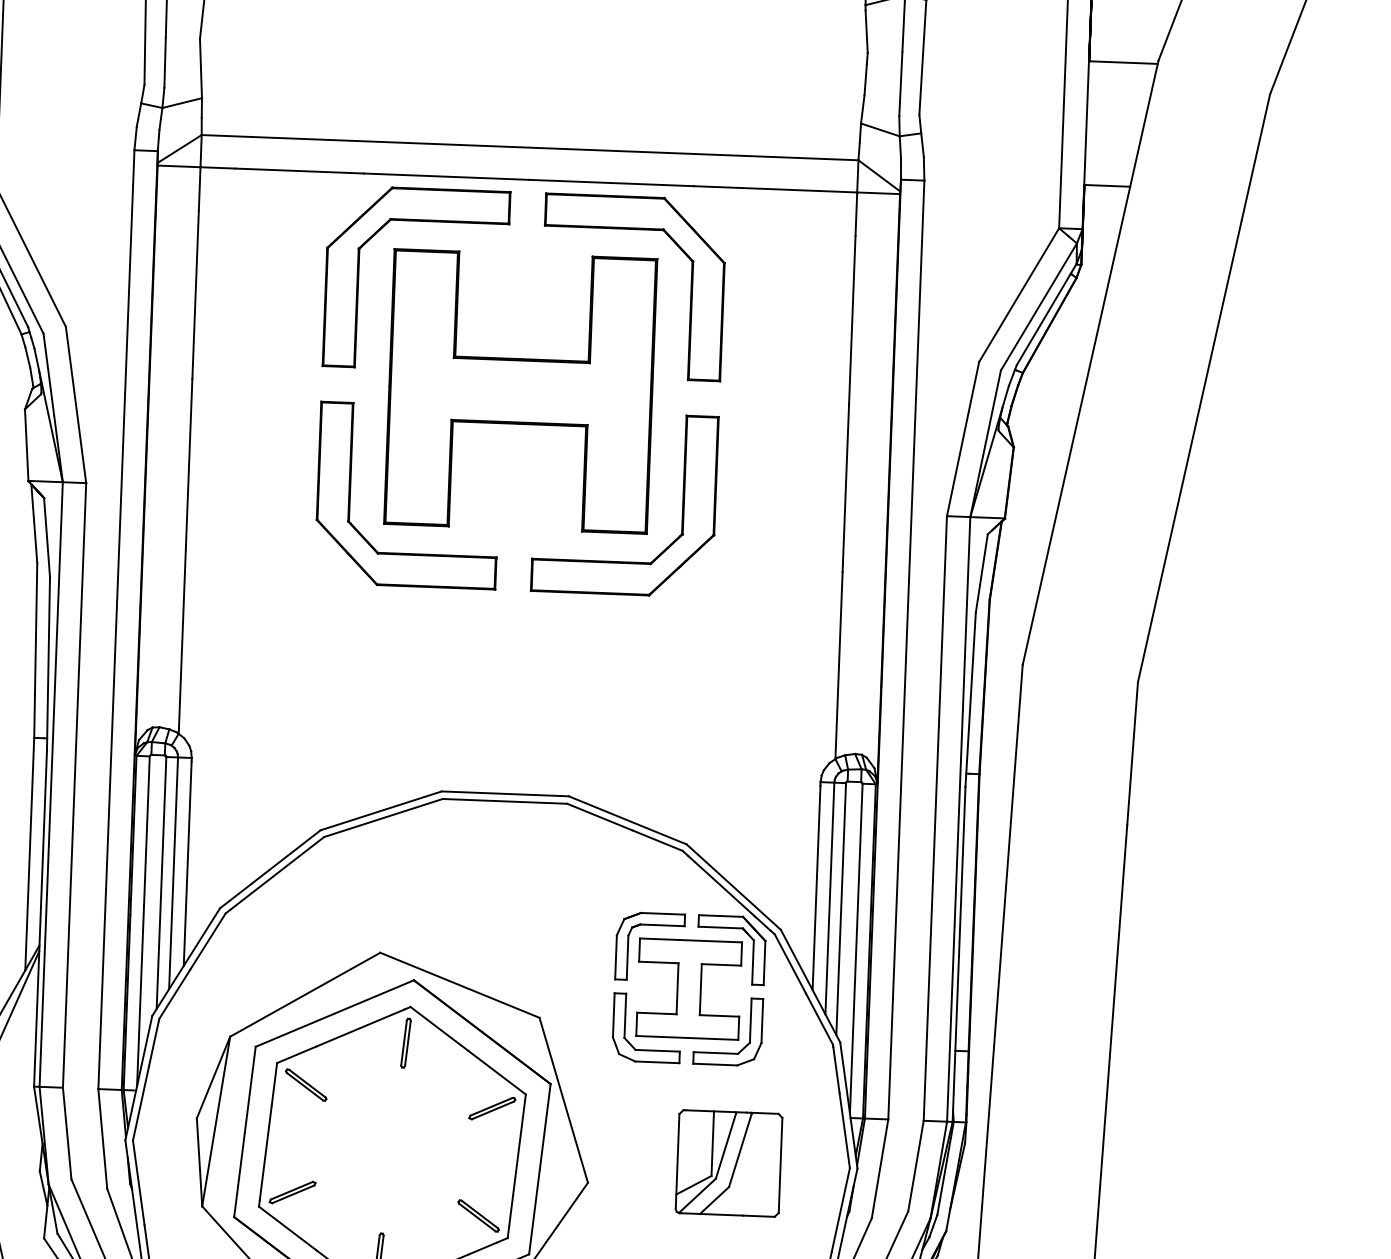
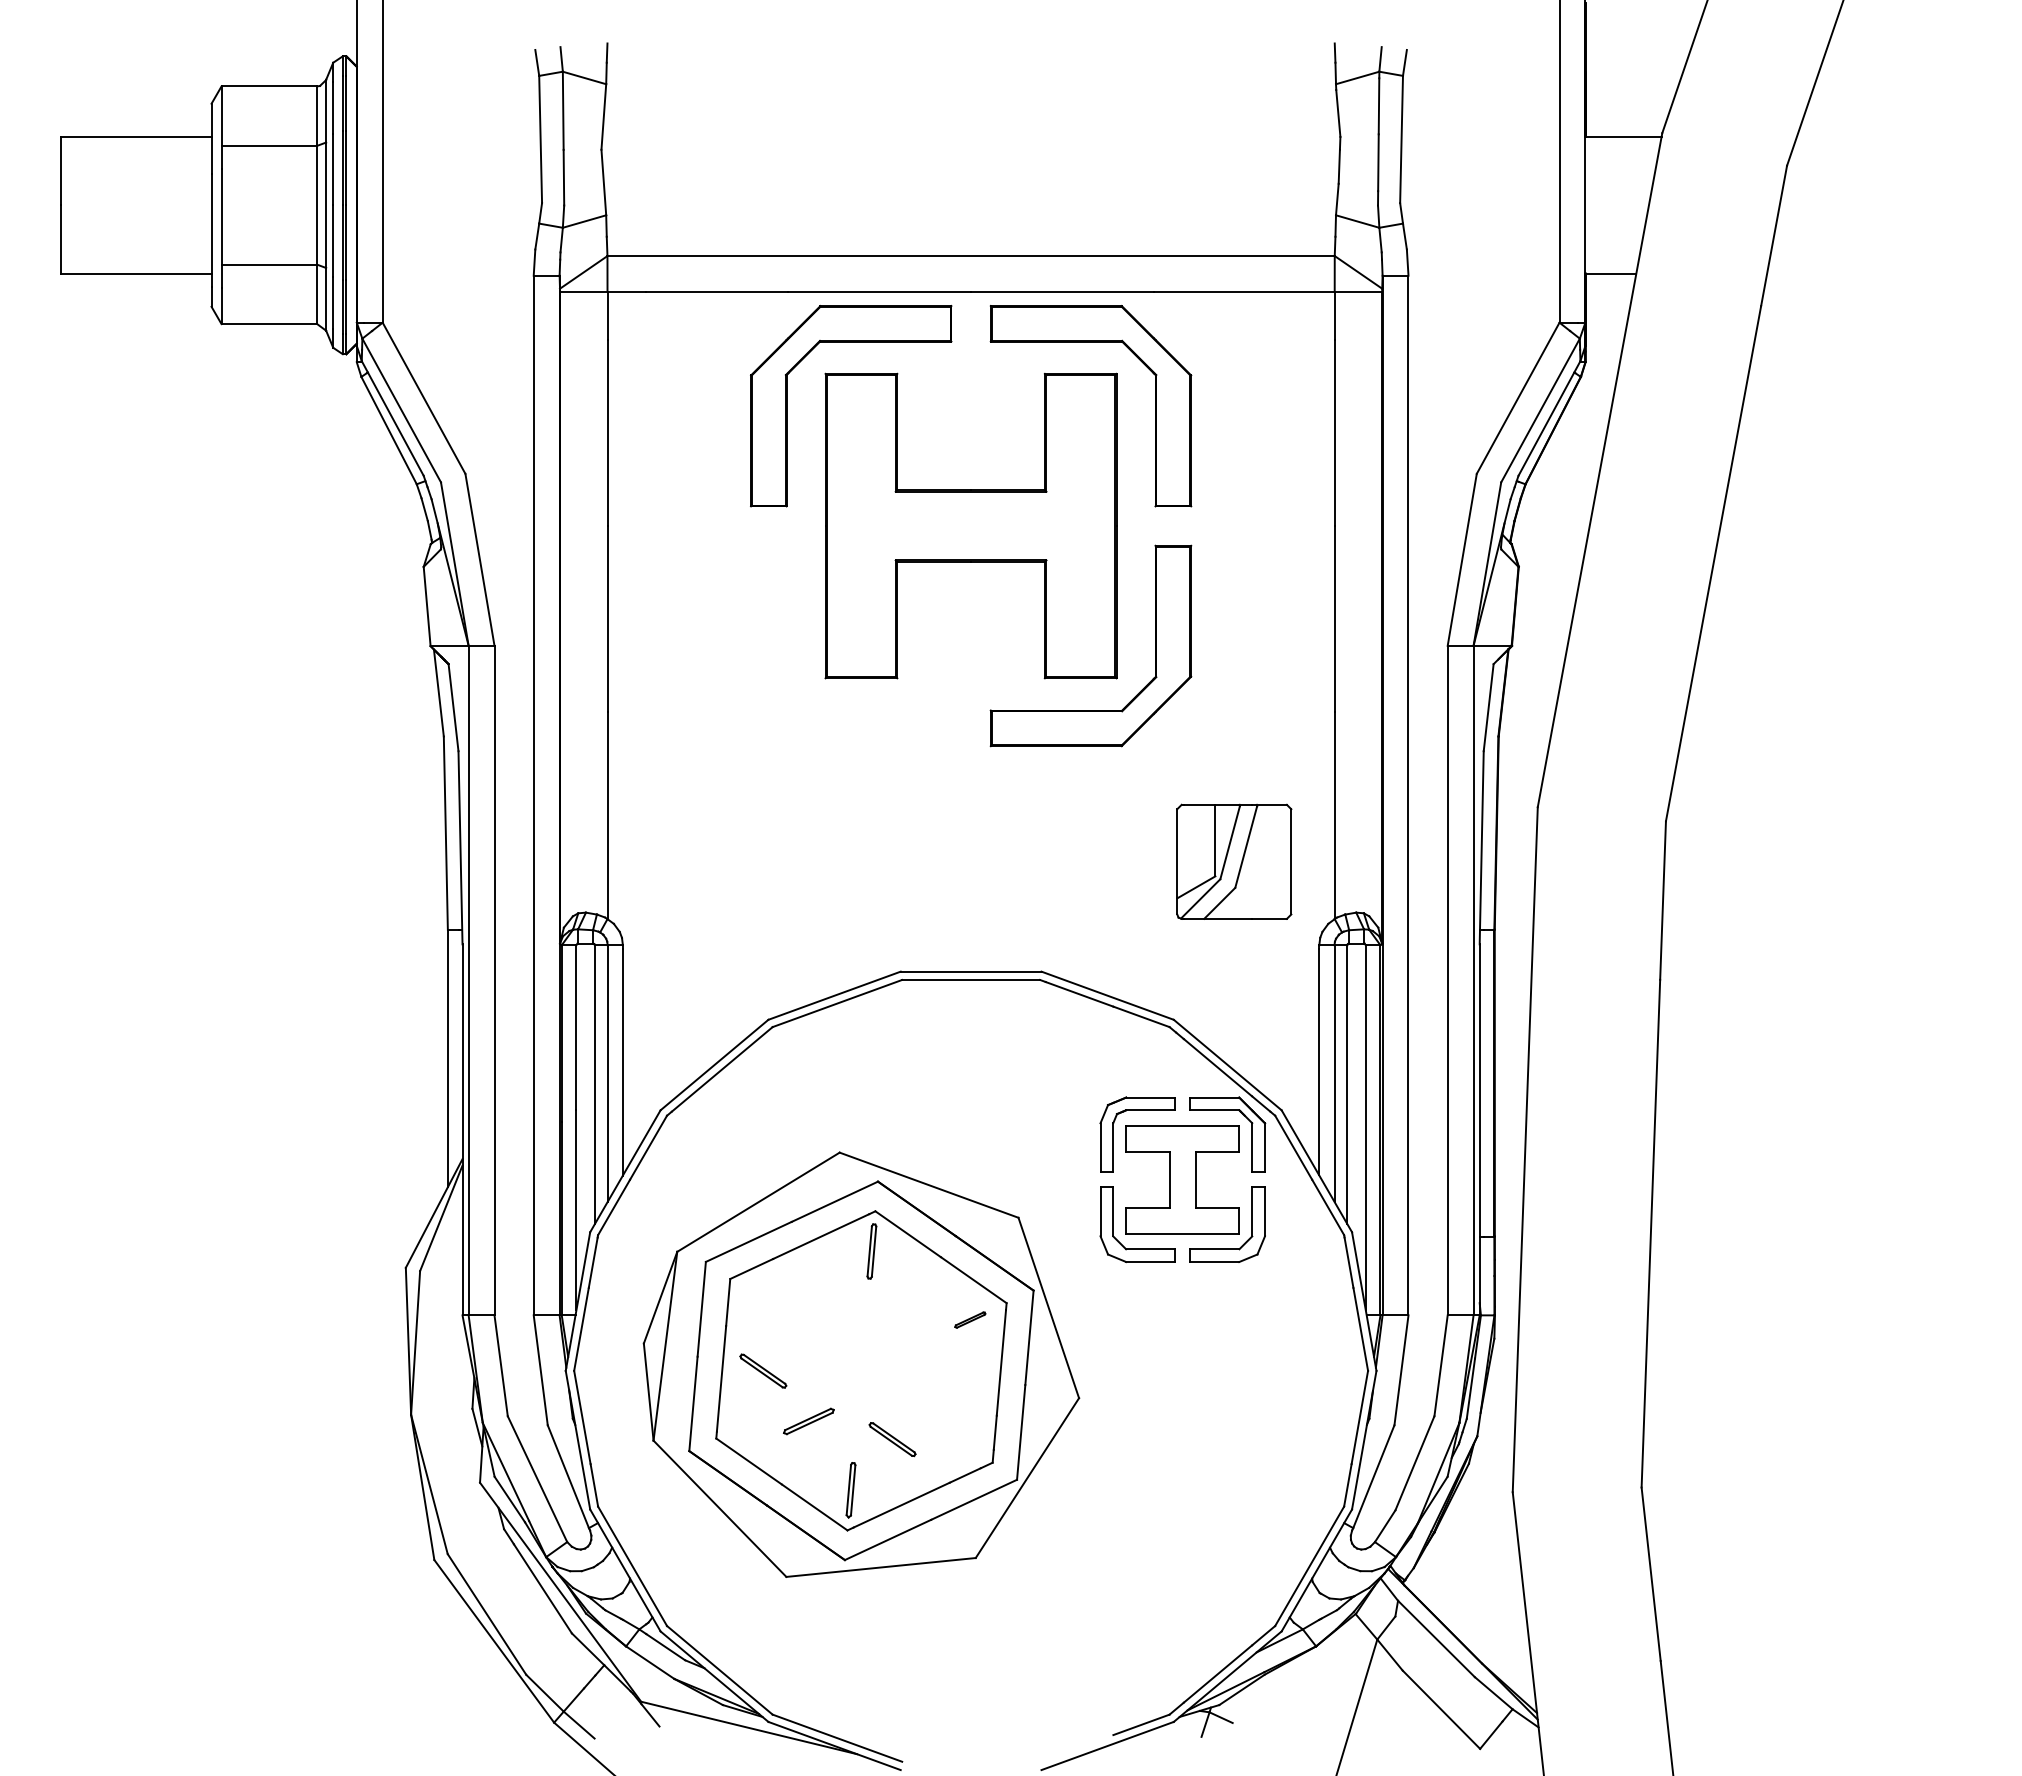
part: (350, 492) -> (787, 645), removed
part: (306, 1084) -> (763, 1370), moved
part: (492, 1107) -> (970, 1319), size x0.6
part: (729, 1163) -> (1234, 861), moved
part: (292, 1192) -> (808, 1421), moved
part: (478, 1215) -> (892, 1439), moved

